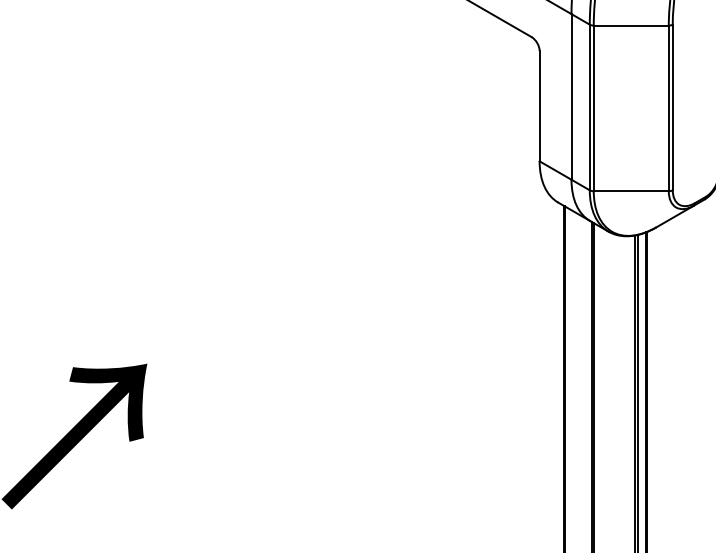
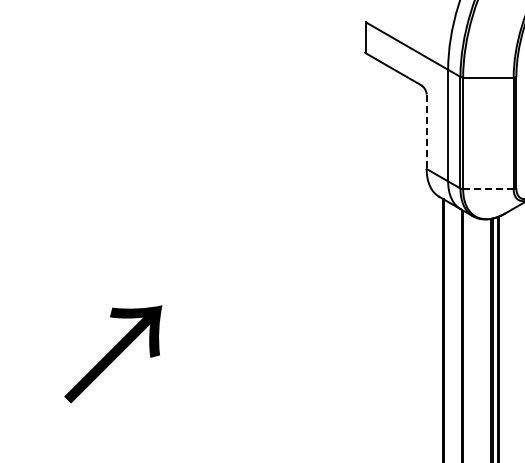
line: (539, 107) -> (426, 132), solid -> dashed
line: (629, 191) -> (487, 189), solid -> dashed

